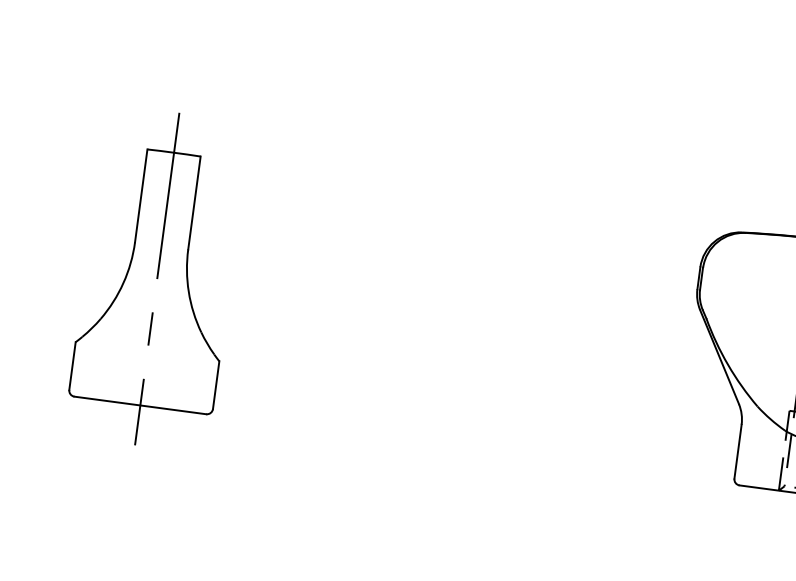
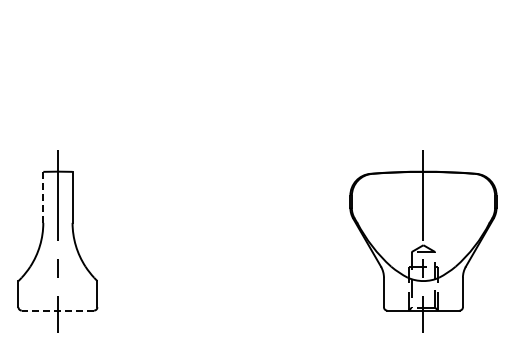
line: (141, 196) -> (43, 197), solid -> dashed
line: (139, 405) -> (57, 310), solid -> dashed

